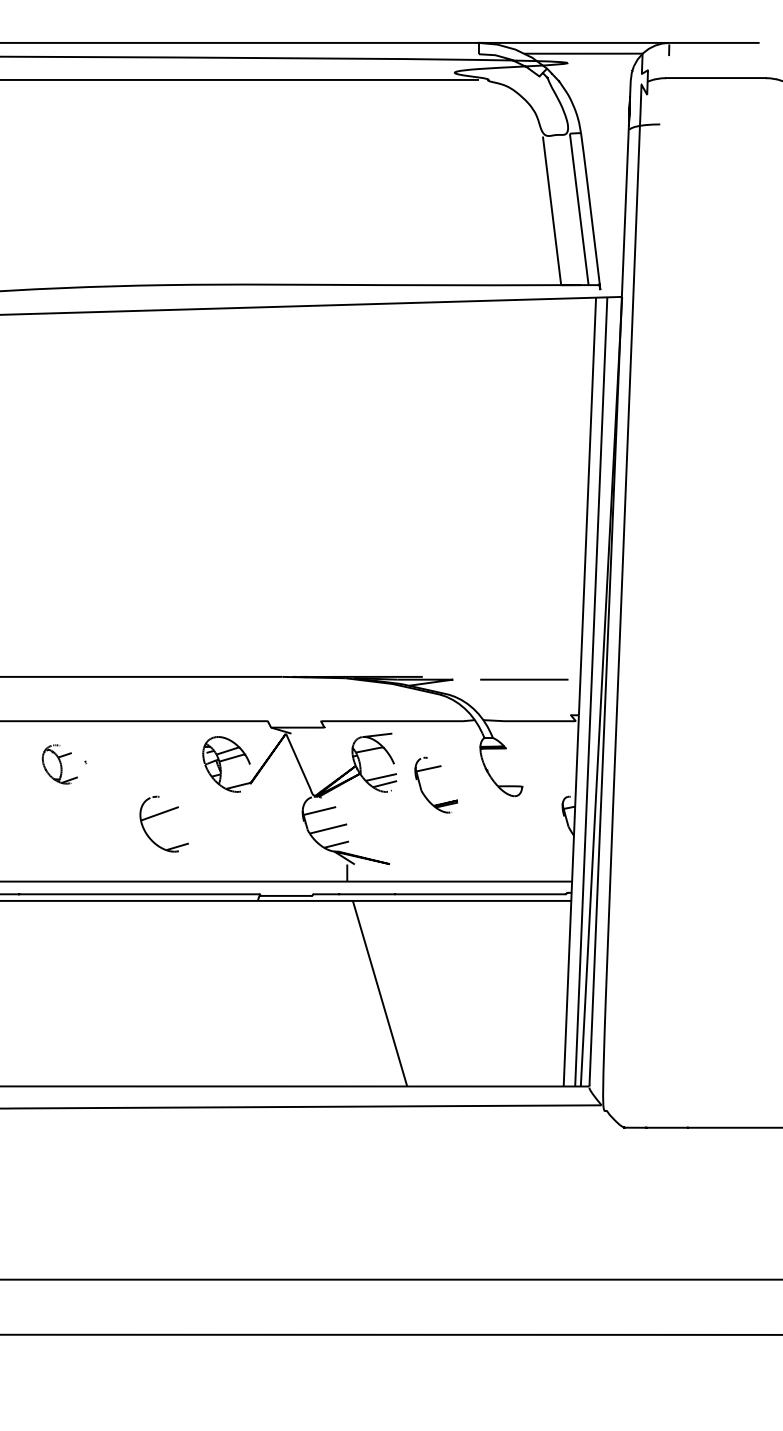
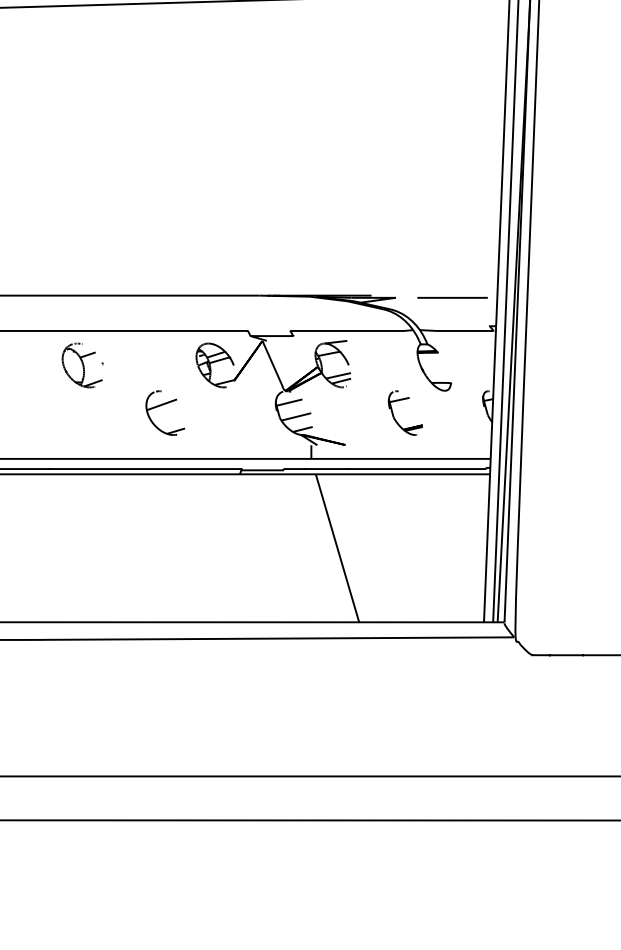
part: (59, 764) -> (81, 365), size x1.43
part: (421, 786) -> (393, 414), moved

